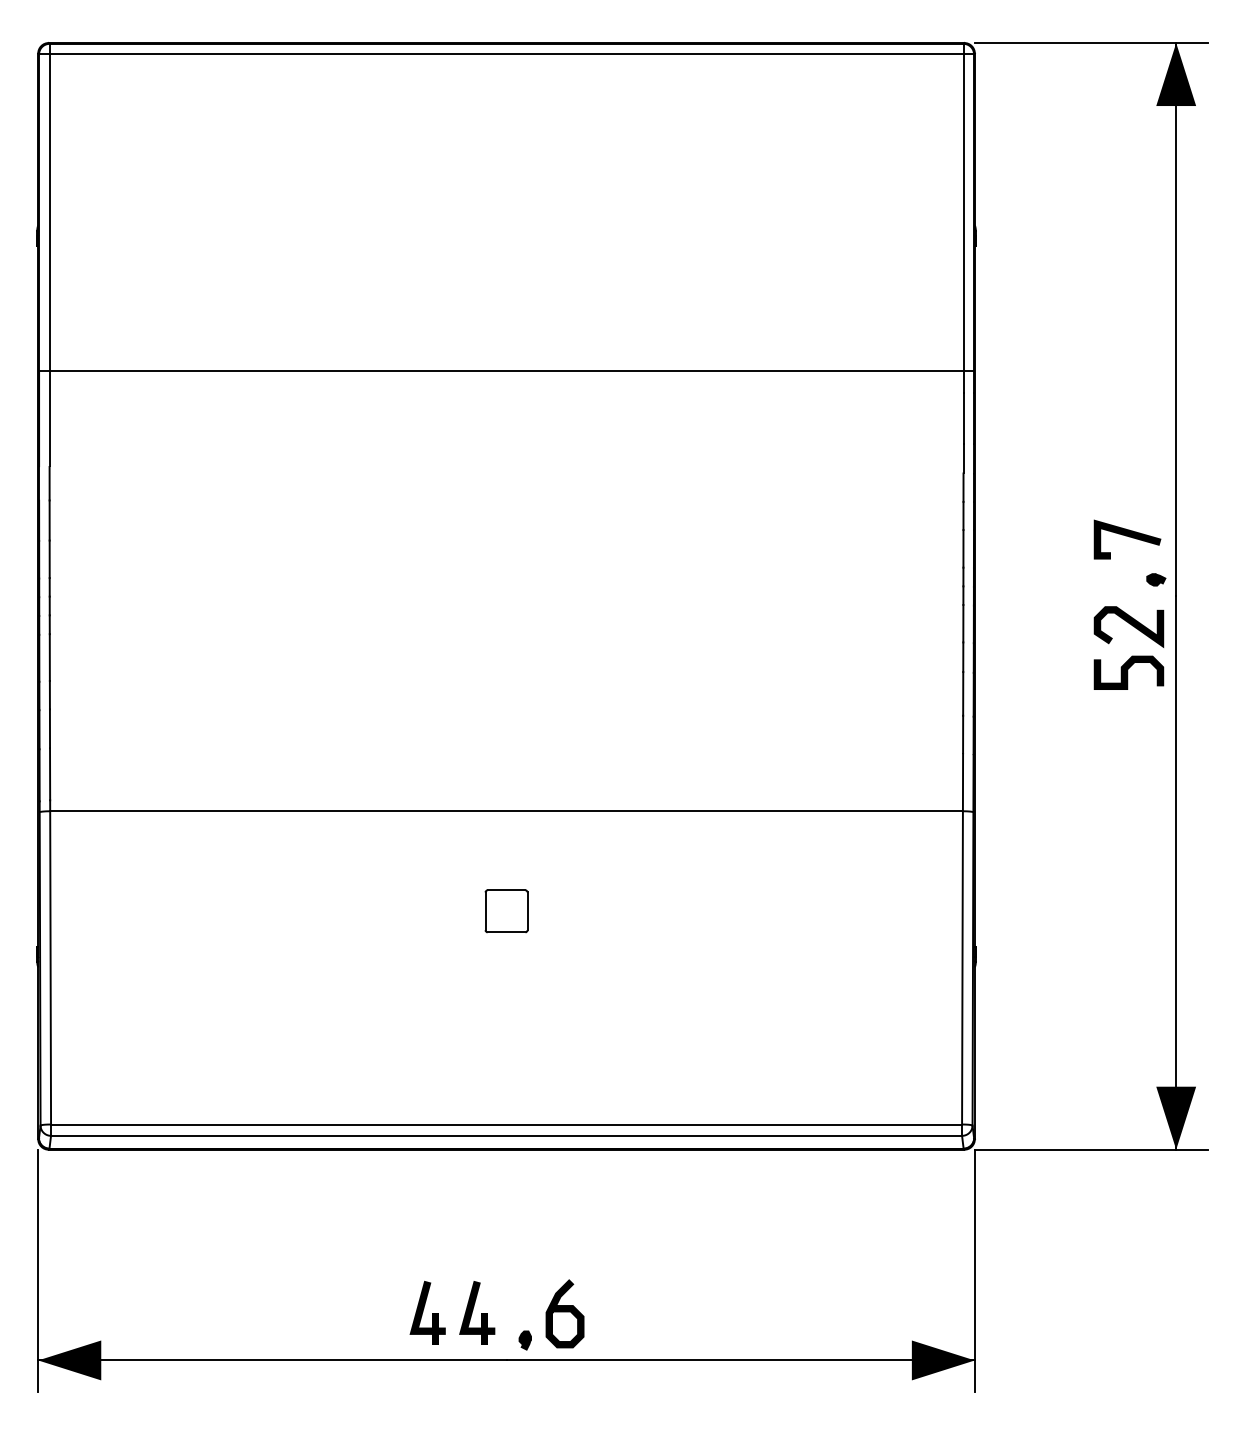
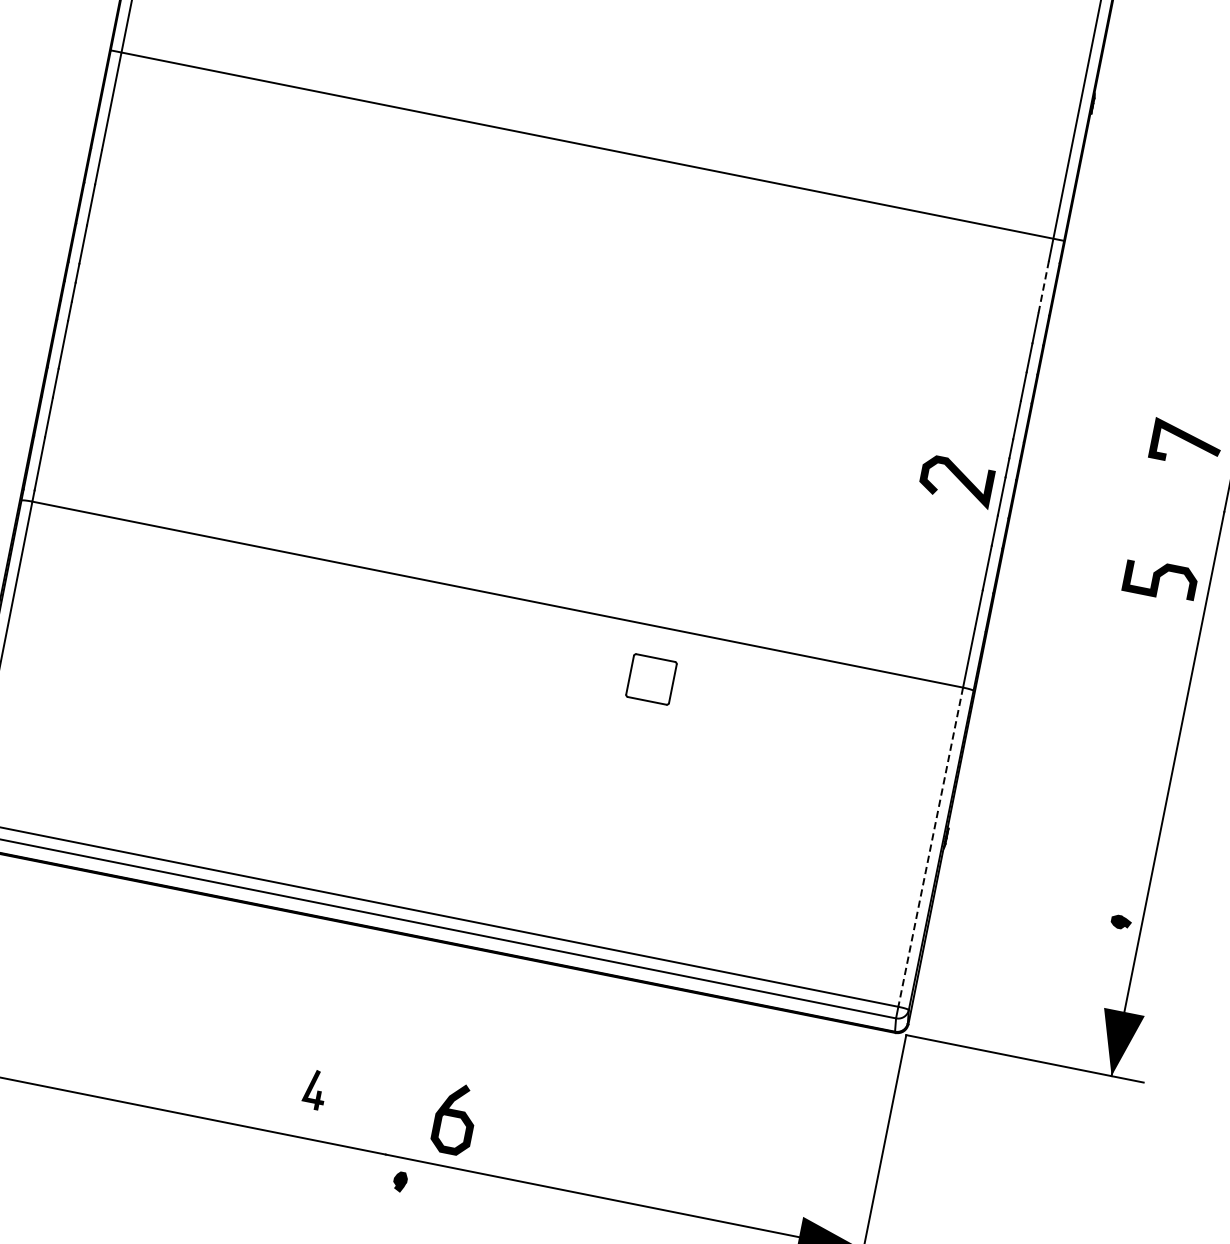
line: (963, 418) -> (1043, 287), solid -> dashed
part: (1156, 579) -> (1121, 922), moved
curve: (1129, 624) -> (957, 478), moved
part: (506, 911) -> (651, 679), moved
line: (962, 967) -> (930, 846), solid -> dashed
part: (427, 1312) -> (314, 1089), size x0.6
part: (477, 1312) -> (365, 1099), removed
part: (524, 1340) -> (399, 1181), moved

